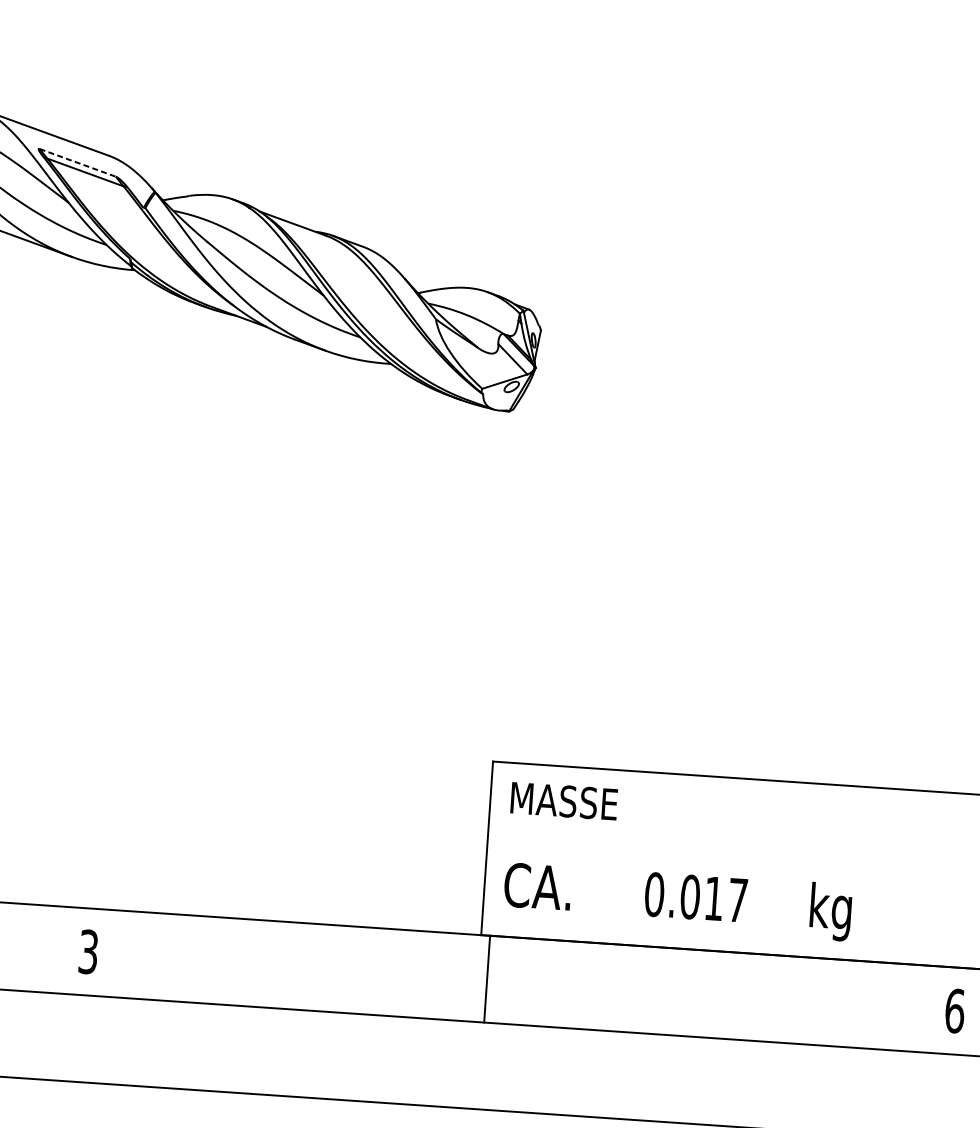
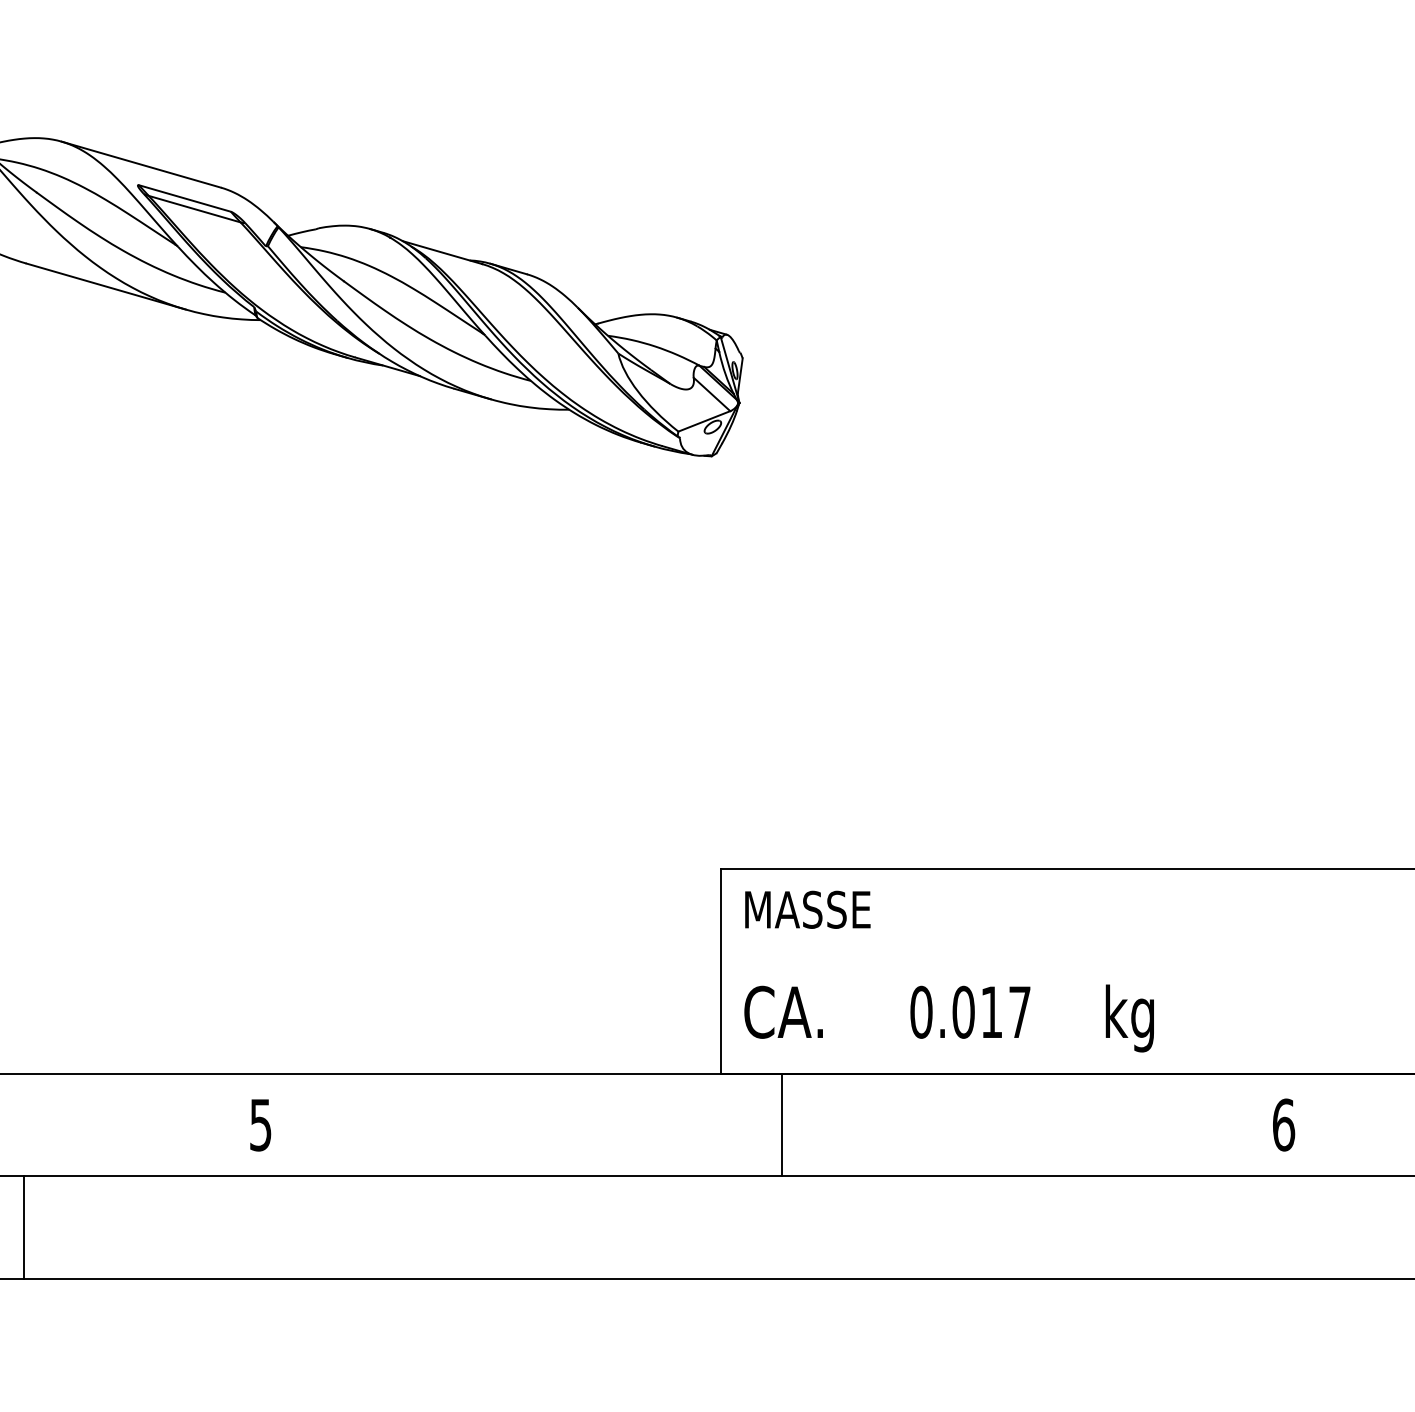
line: (78, 162) -> (185, 198), dashed -> solid
text: (88, 951) -> (260, 1124), 3 -> 5
line: (487, 978) -> (782, 1124), moved

